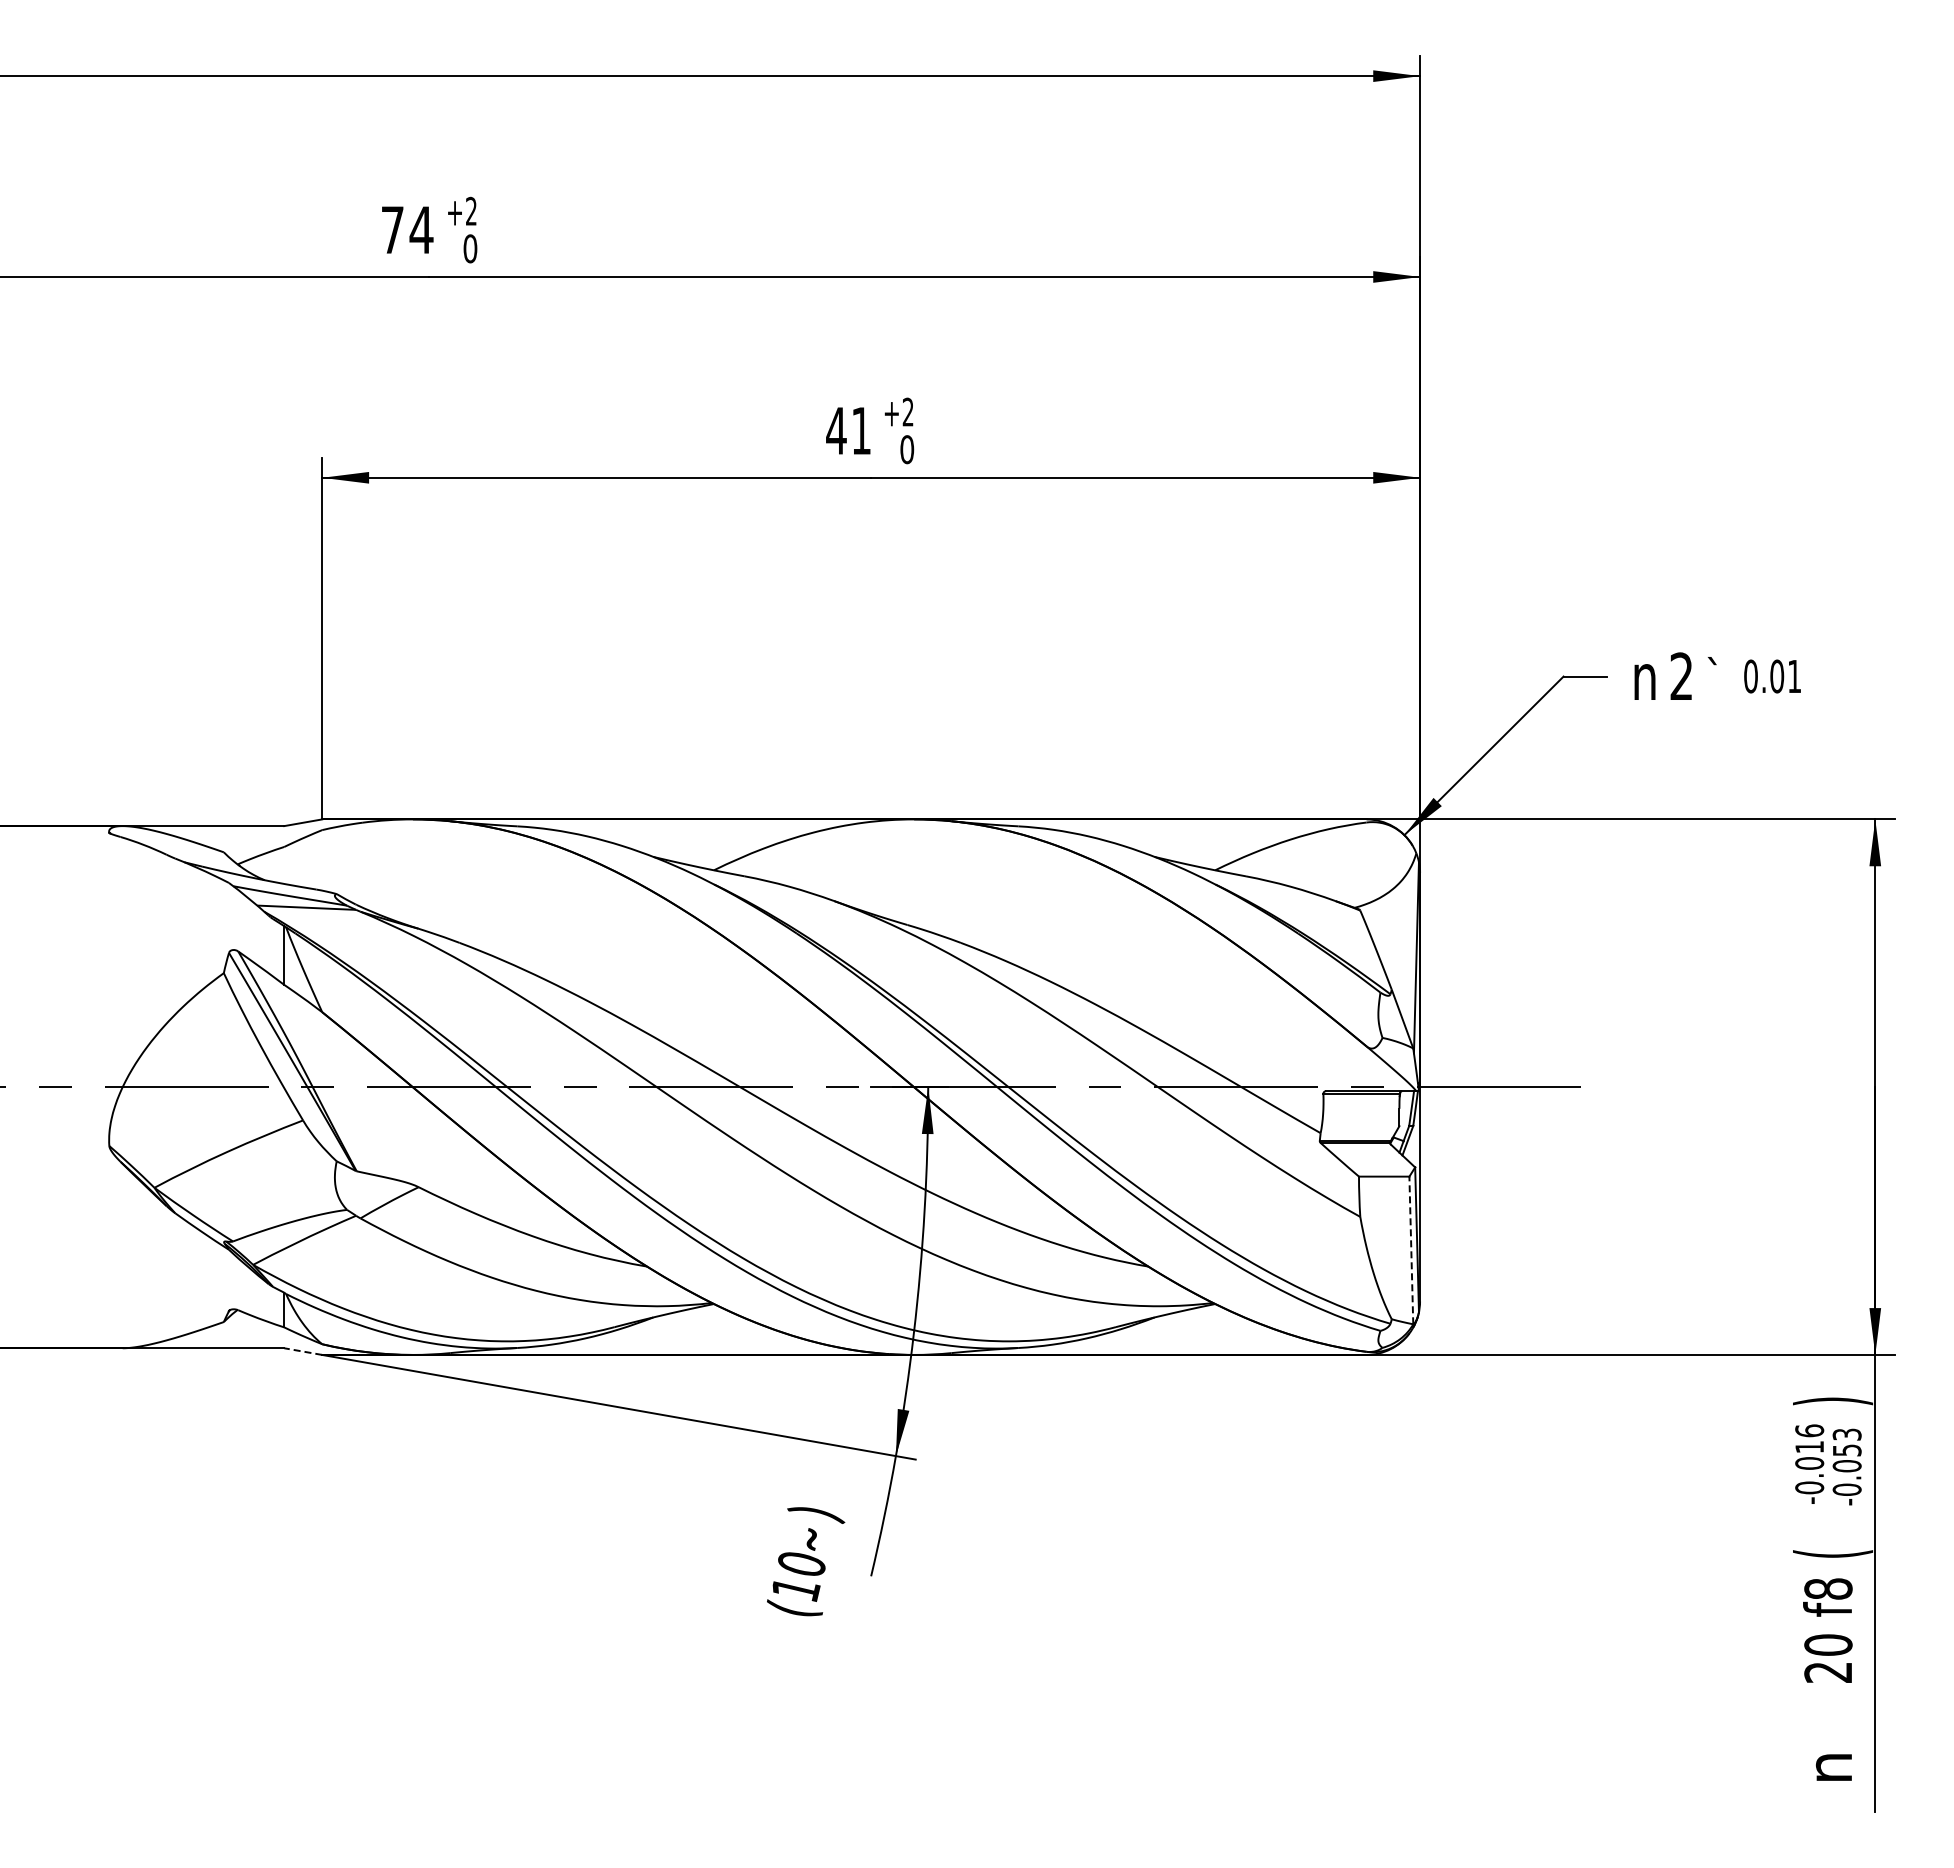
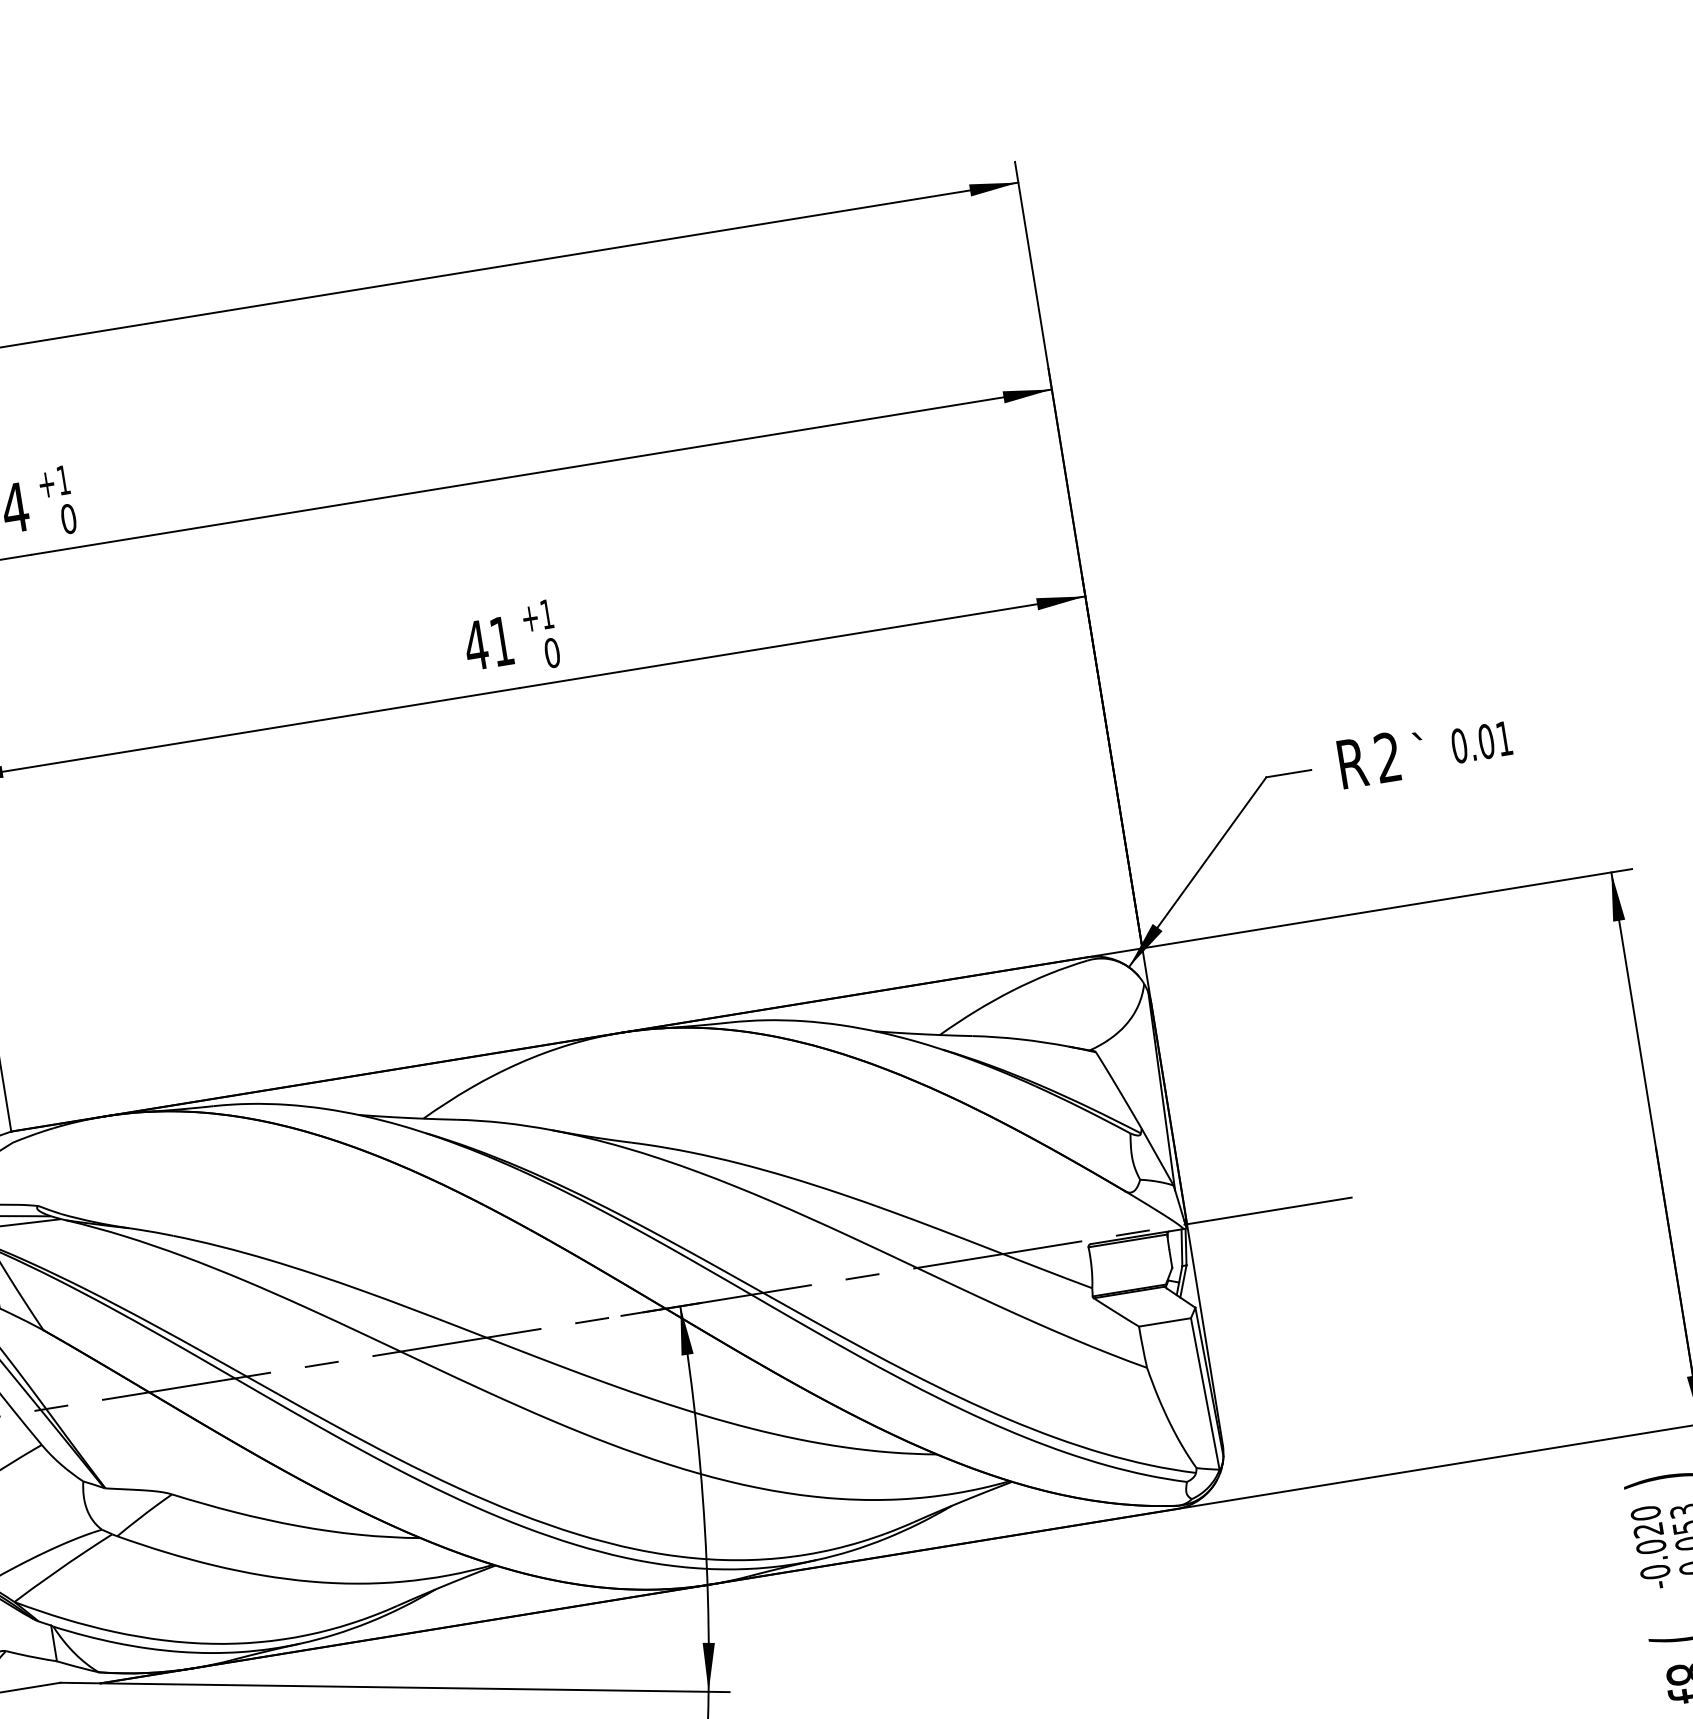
text: (471, 210) -> (63, 479), +2 -> +1
text: (907, 411) -> (546, 613), +2 -> +1
text: (1647, 676) -> (1352, 763), n -> R
line: (1411, 1250) -> (1205, 1393), dashed -> solid
line: (302, 1351) -> (79, 1683), dashed -> solid
text: (1809, 1438) -> (1646, 1521), -0.016 -> -0.020

